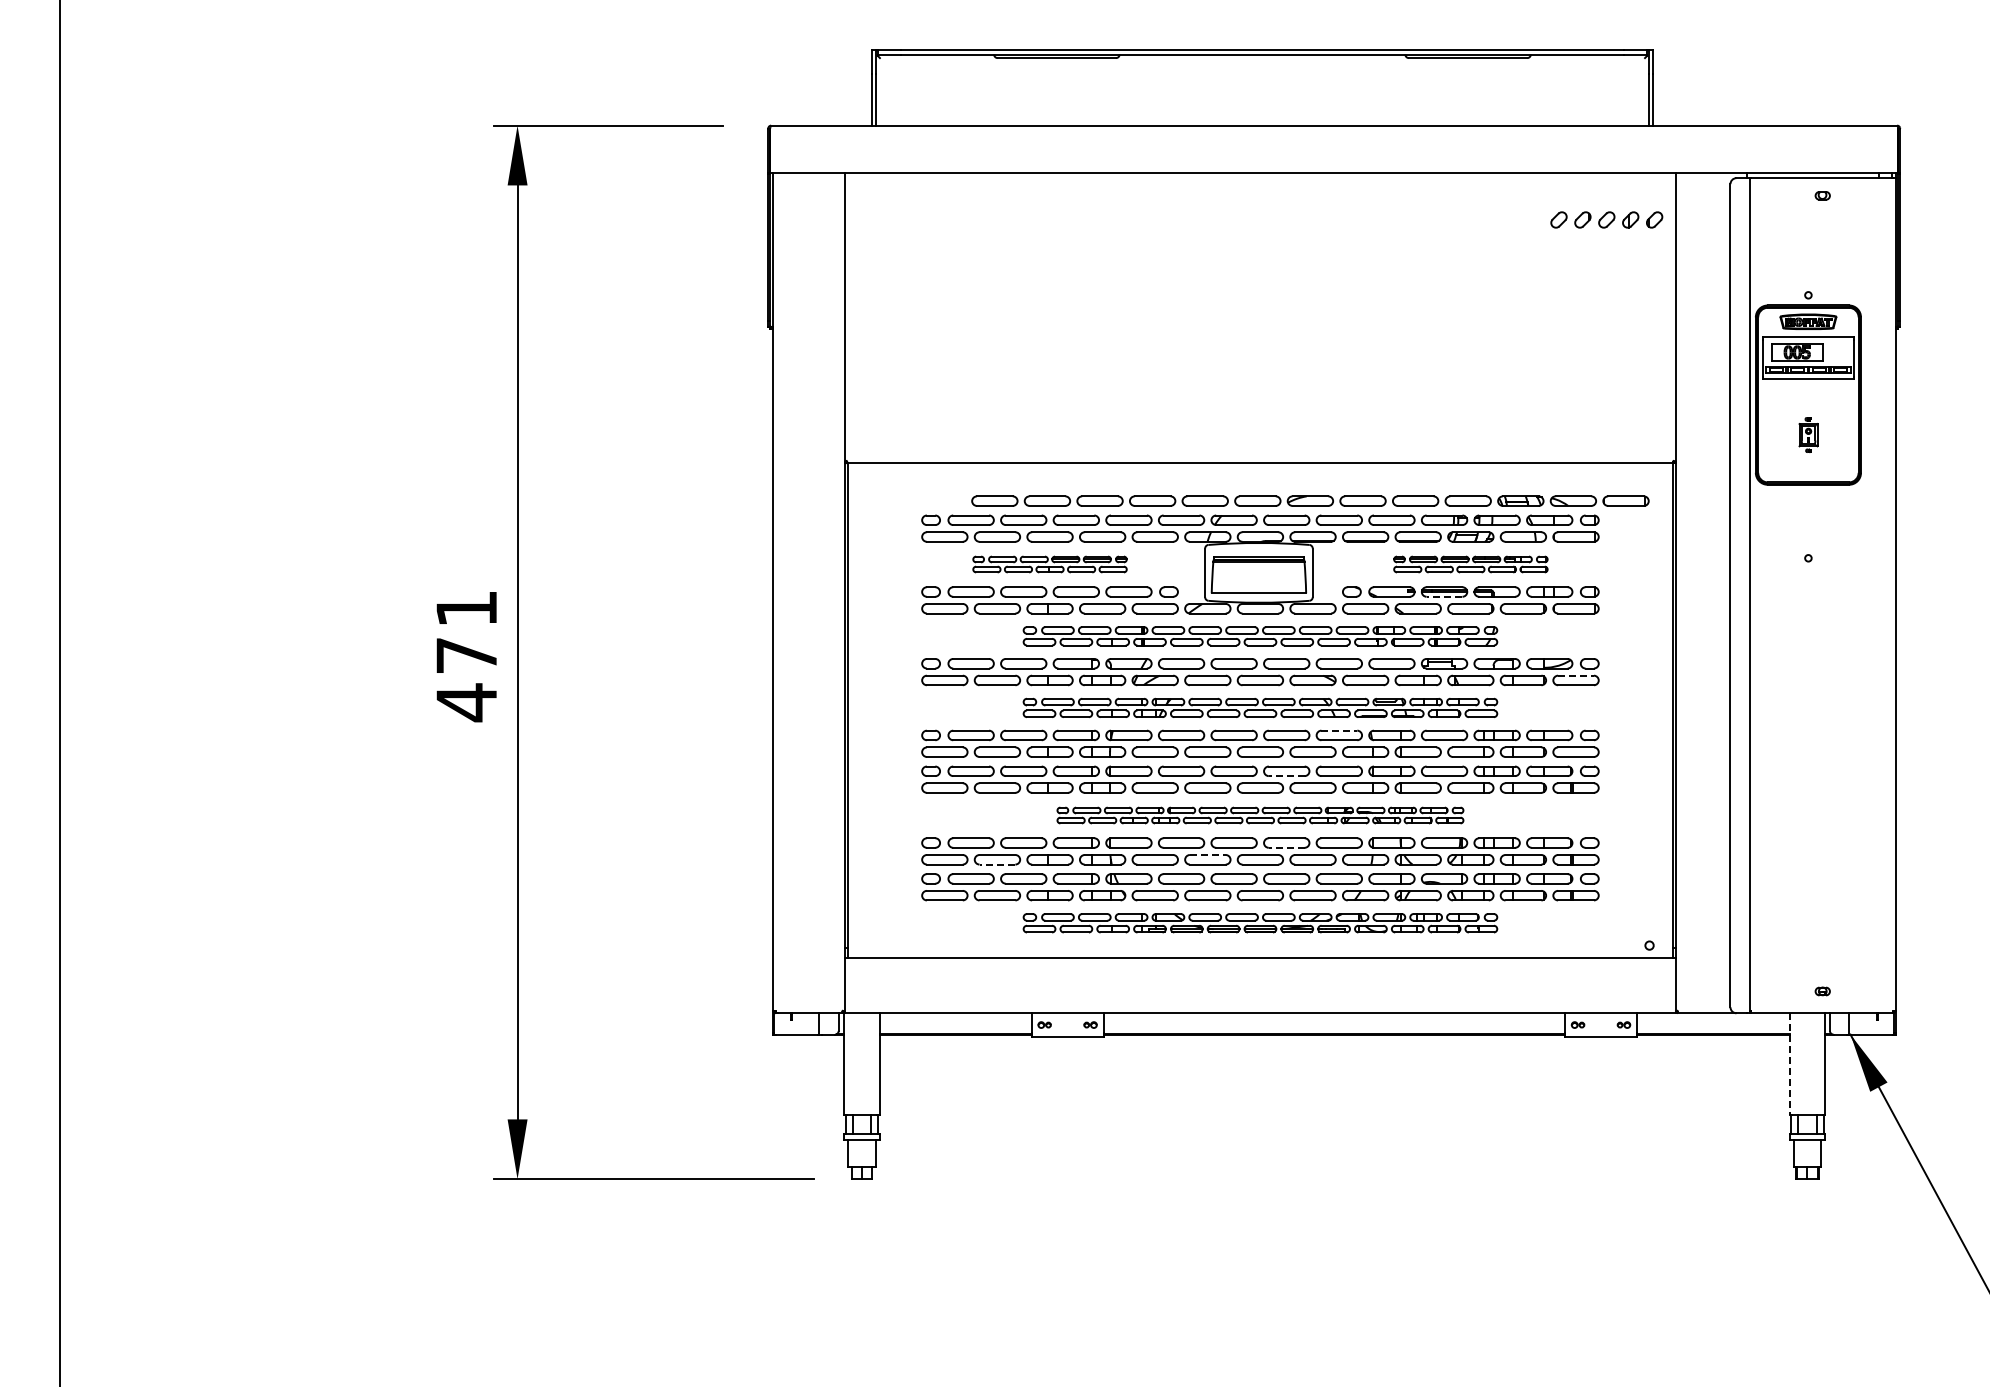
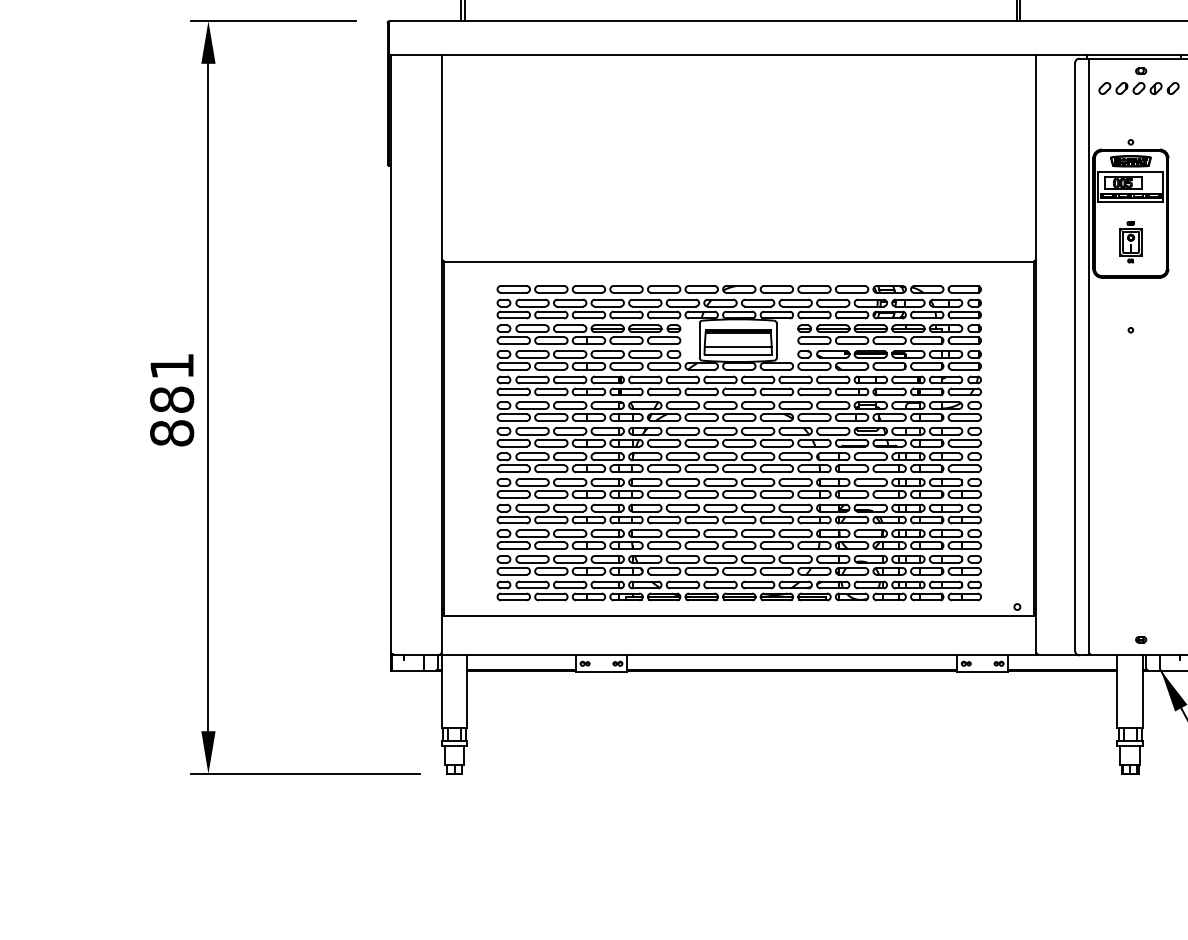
part: (1606, 219) -> (1138, 88), moved
part: (1808, 434) -> (1130, 241), size x1.67
part: (1310, 500) -> (739, 288), moved
part: (1049, 564) -> (588, 334), size x1.67
part: (1470, 564) -> (889, 334), size x1.67
line: (1258, 581) -> (737, 346), added
line: (1444, 596) -> (870, 357), dashed -> solid
part: (1260, 636) -> (739, 386), size x1.43
line: (1576, 675) -> (965, 414), dashed -> solid
text: (466, 679) -> (171, 416), 471 -> 881
part: (1260, 707) -> (739, 436), size x1.43
line: (1339, 730) -> (795, 453), dashed -> solid
line: (1286, 776) -> (757, 486), dashed -> solid
part: (1260, 815) -> (739, 514), size x1.67
line: (1286, 847) -> (757, 536), dashed -> solid
line: (1207, 855) -> (701, 542), dashed -> solid
line: (997, 864) -> (551, 549), dashed -> solid
part: (1260, 923) -> (739, 591), size x1.43
line: (1789, 1064) -> (1117, 691), dashed -> solid

